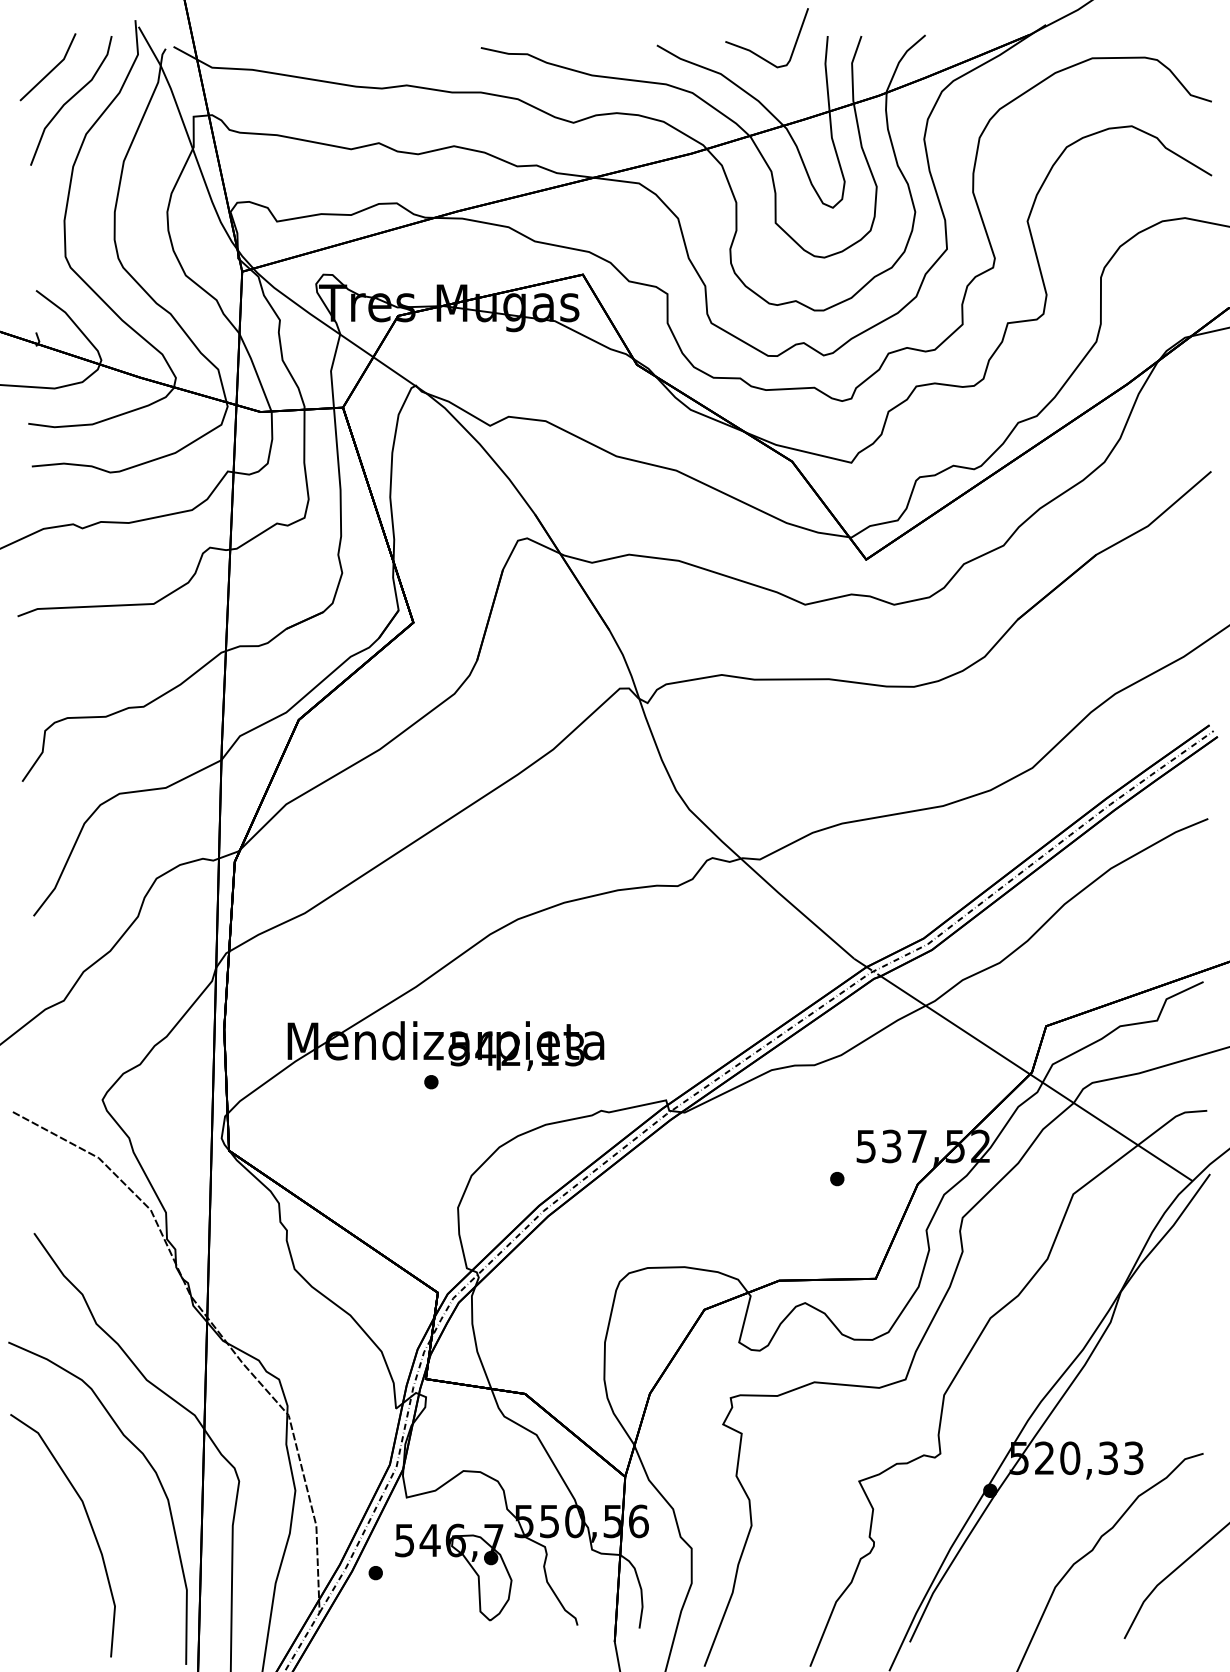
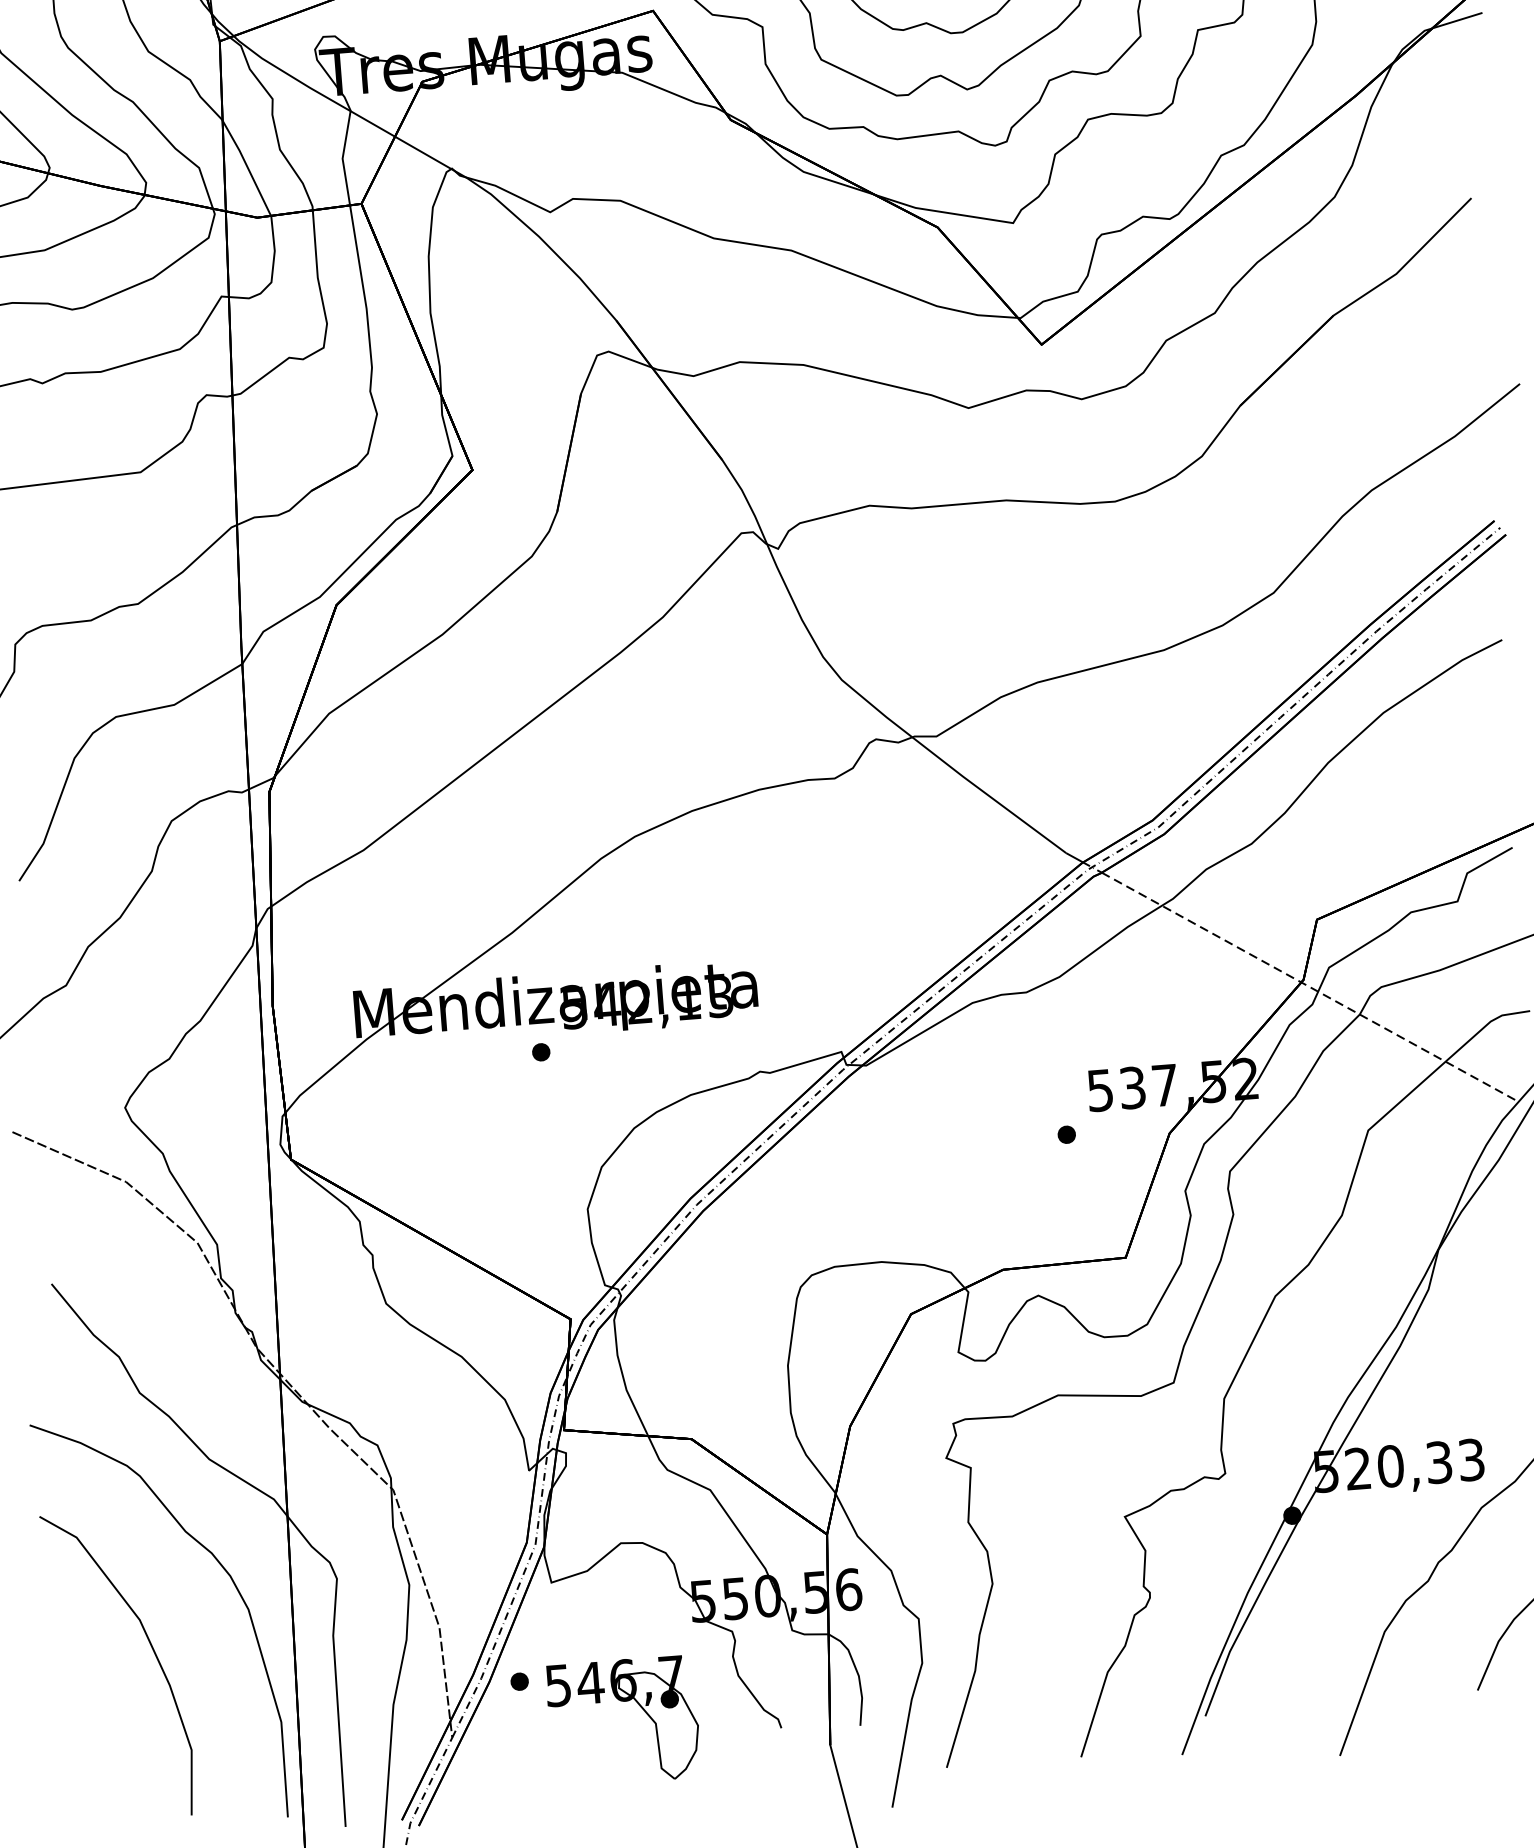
line: (1036, 1078) -> (1309, 987), solid -> dashed
part: (454, 1557) -> (623, 1702), moved

